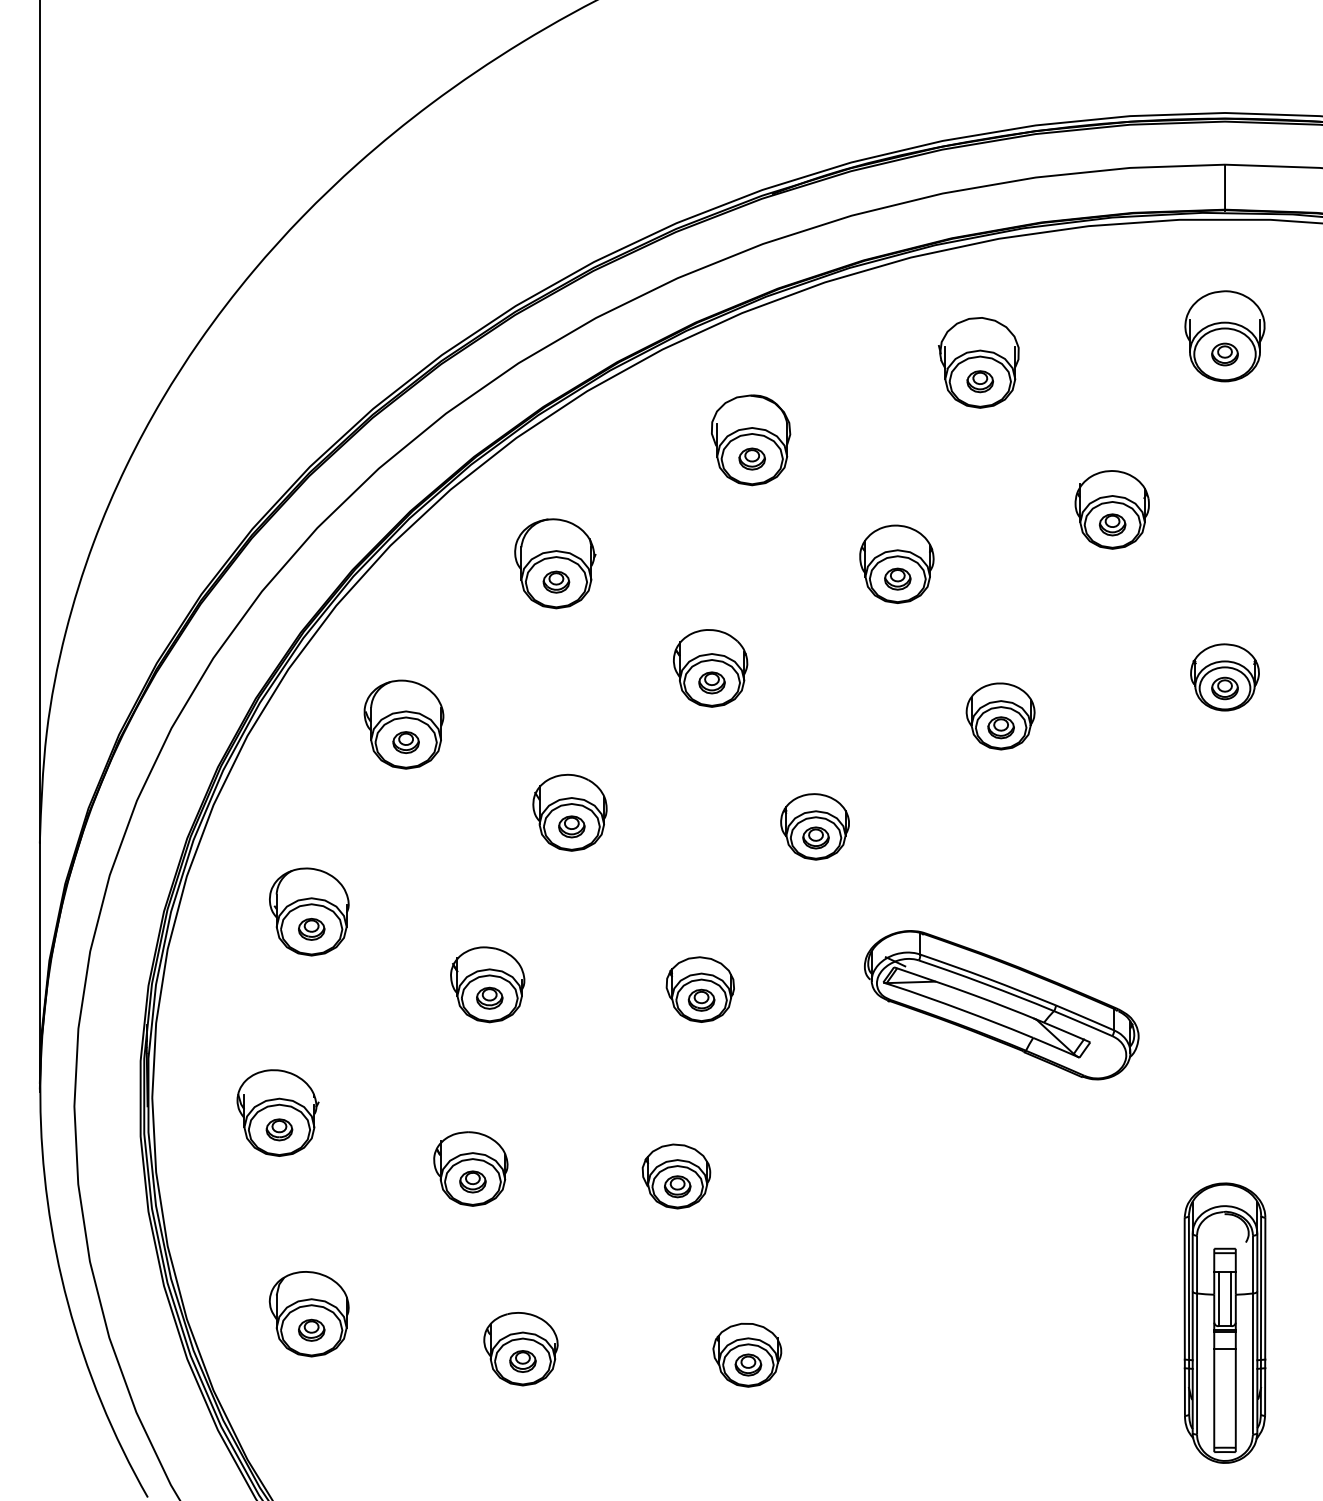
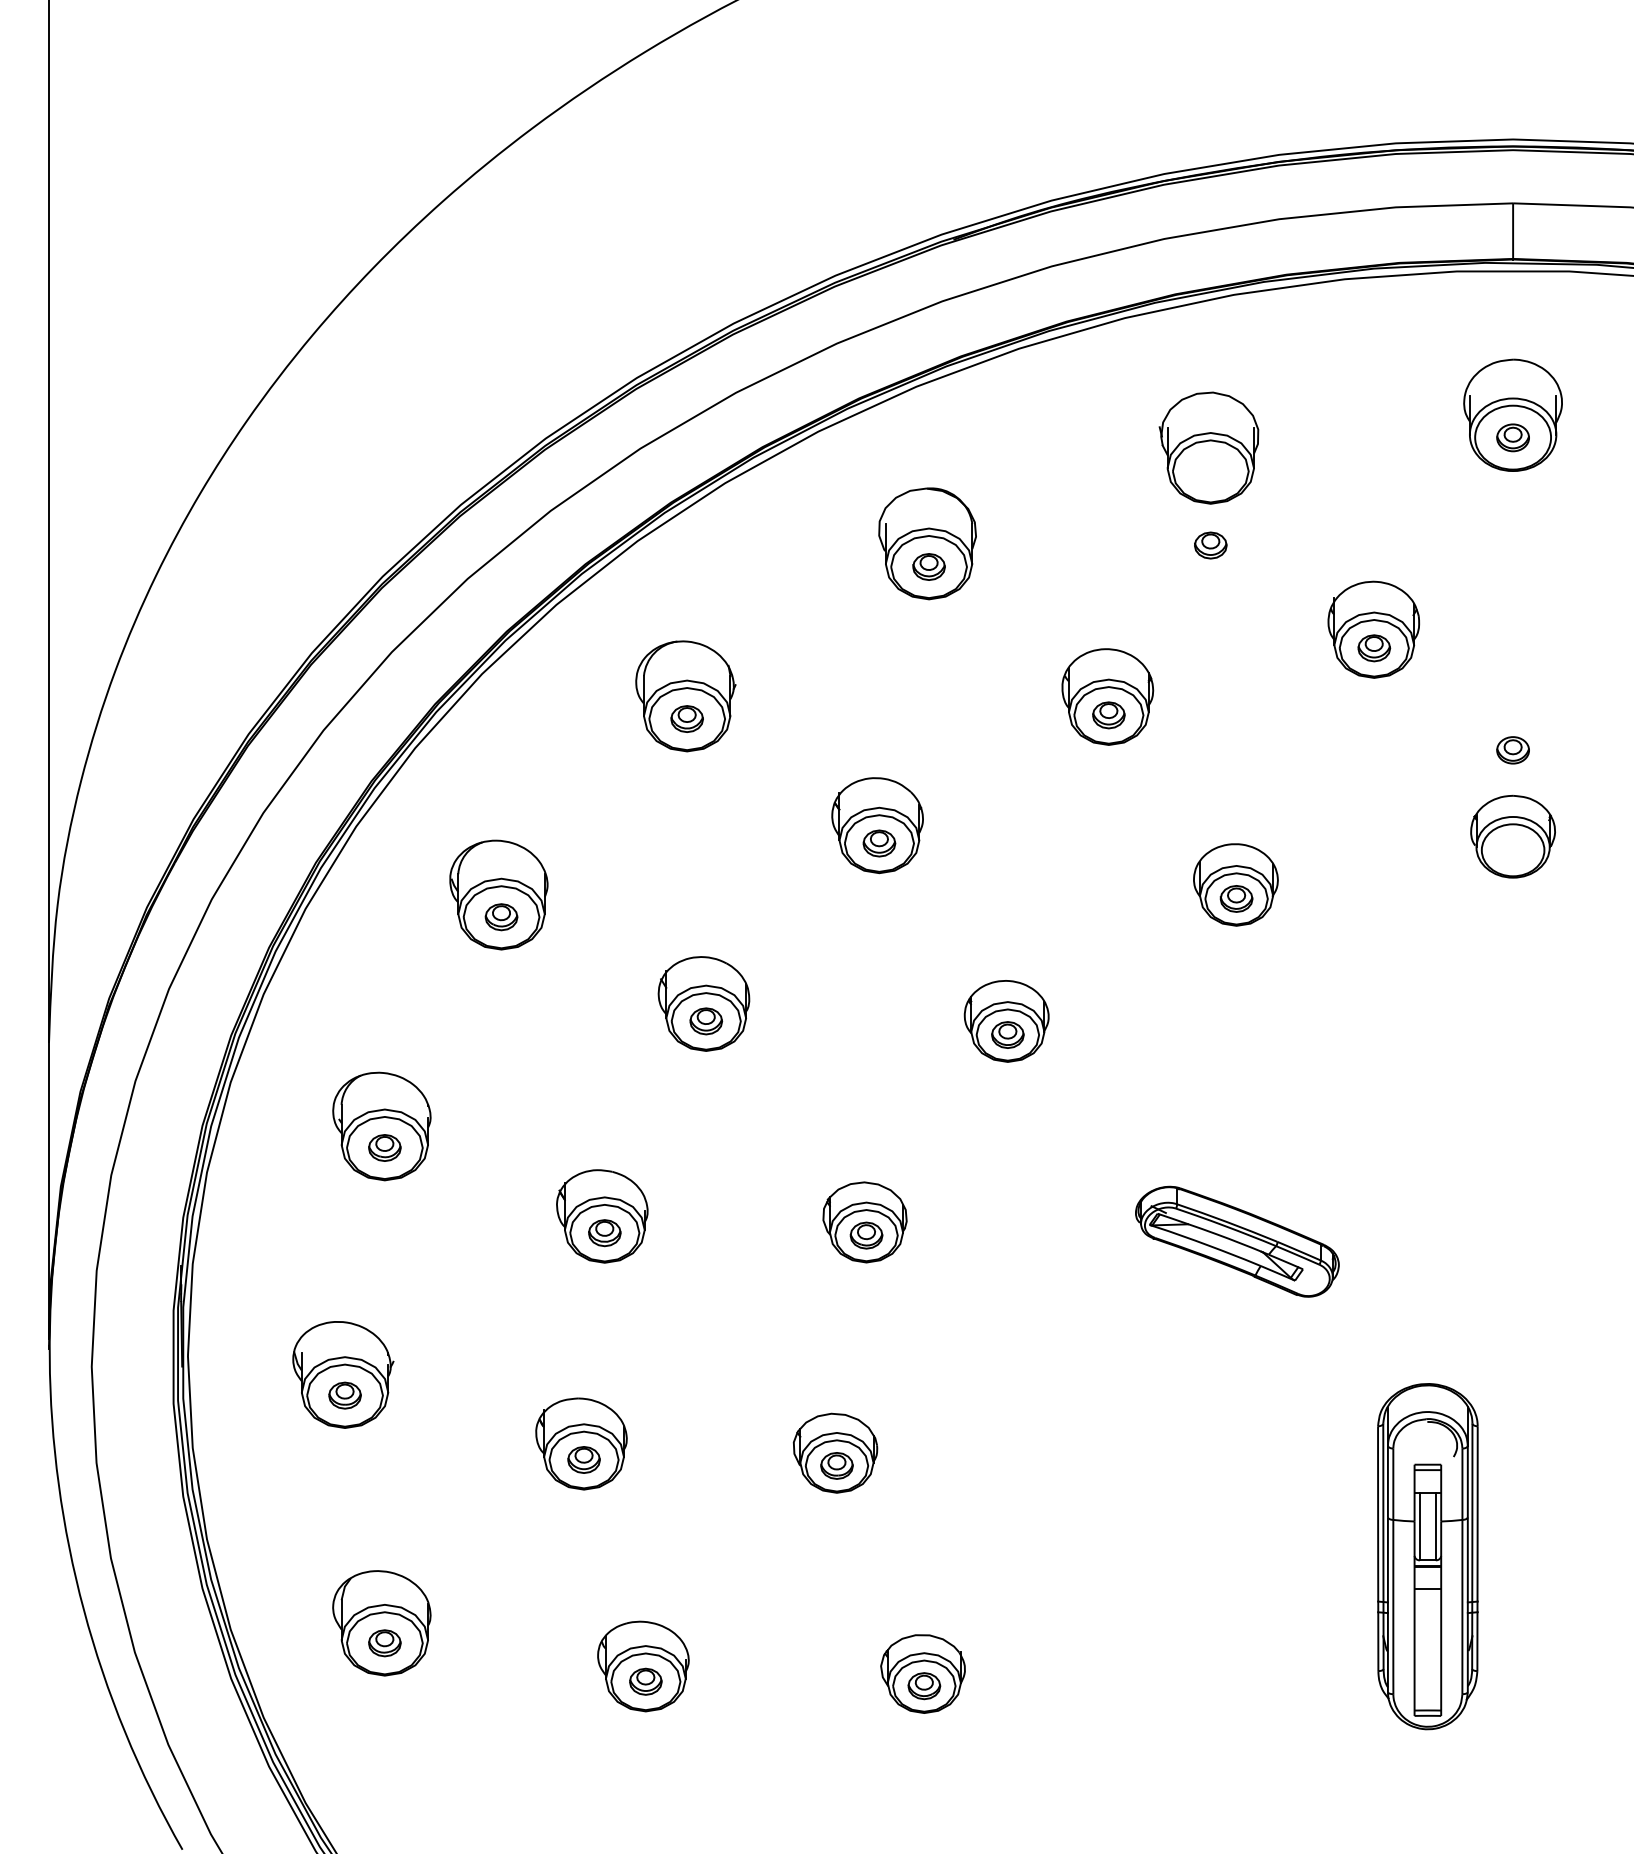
part: (980, 381) -> (1211, 545), moved
part: (1224, 688) -> (1512, 750), moved
part: (1001, 1005) -> (1237, 1242), size x0.6
part: (1224, 1322) -> (1427, 1555), moved

